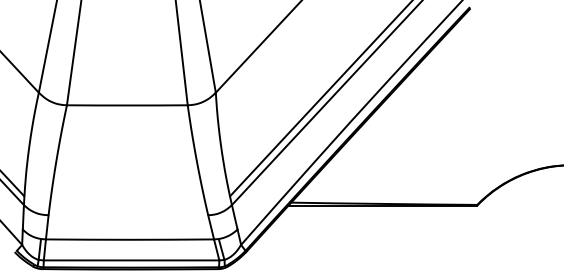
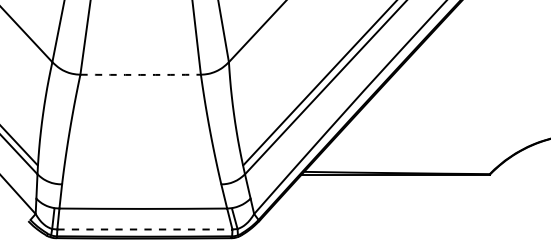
arc: (127, 105) -> (140, 74), solid -> dashed
line: (131, 260) -> (144, 229), solid -> dashed

